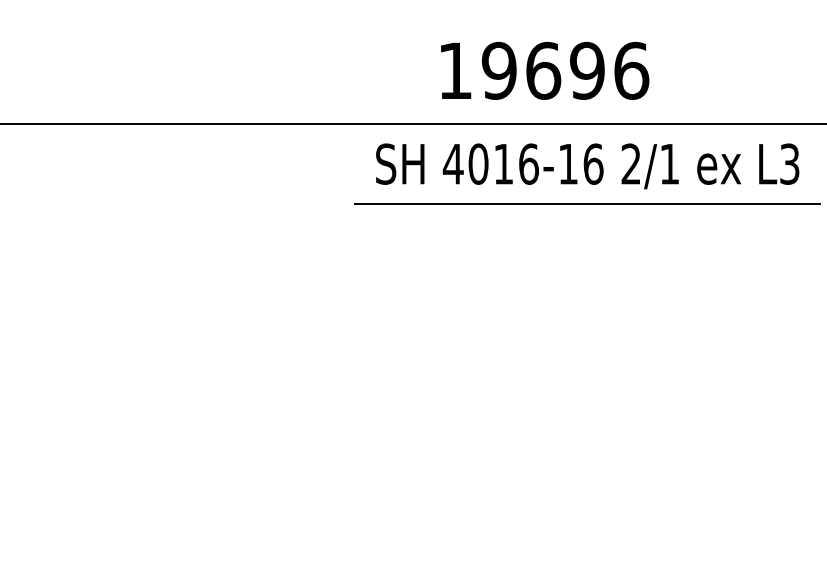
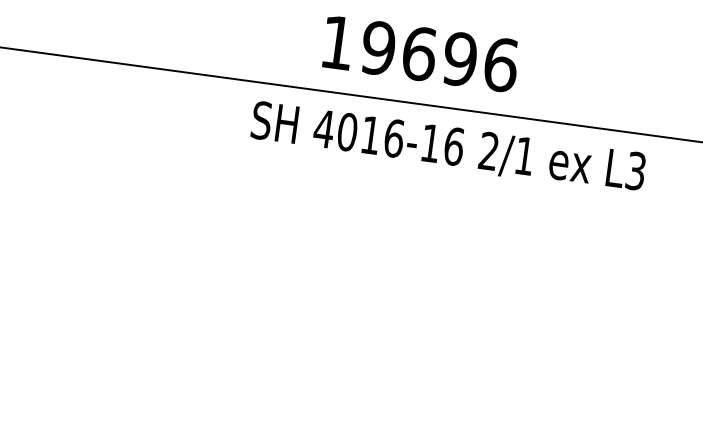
line: (587, 204) -> (443, 183), removed

